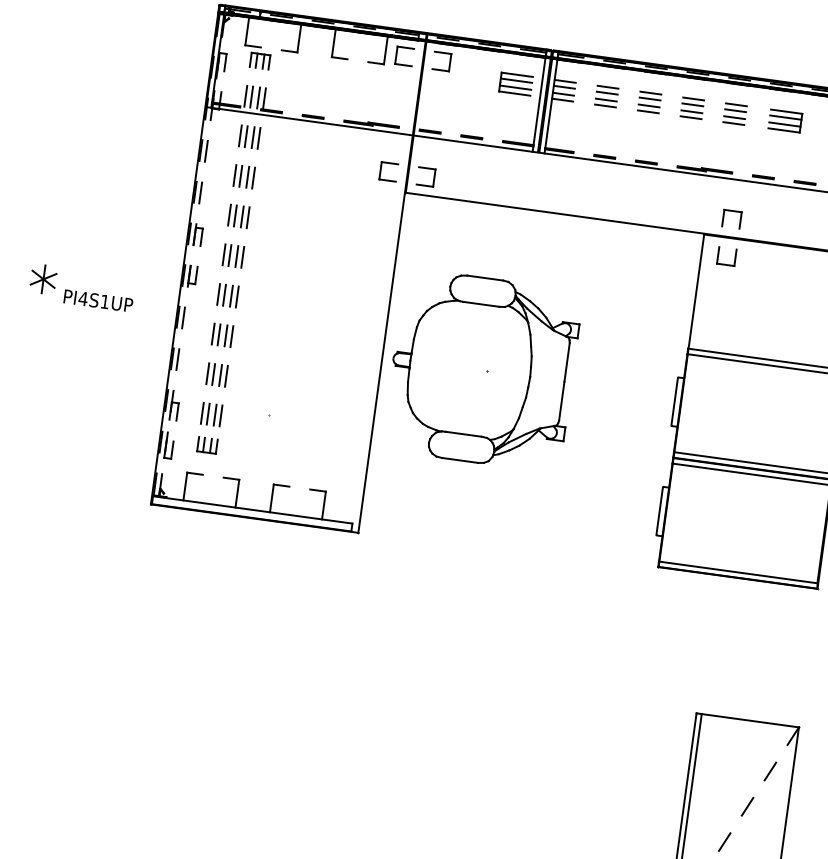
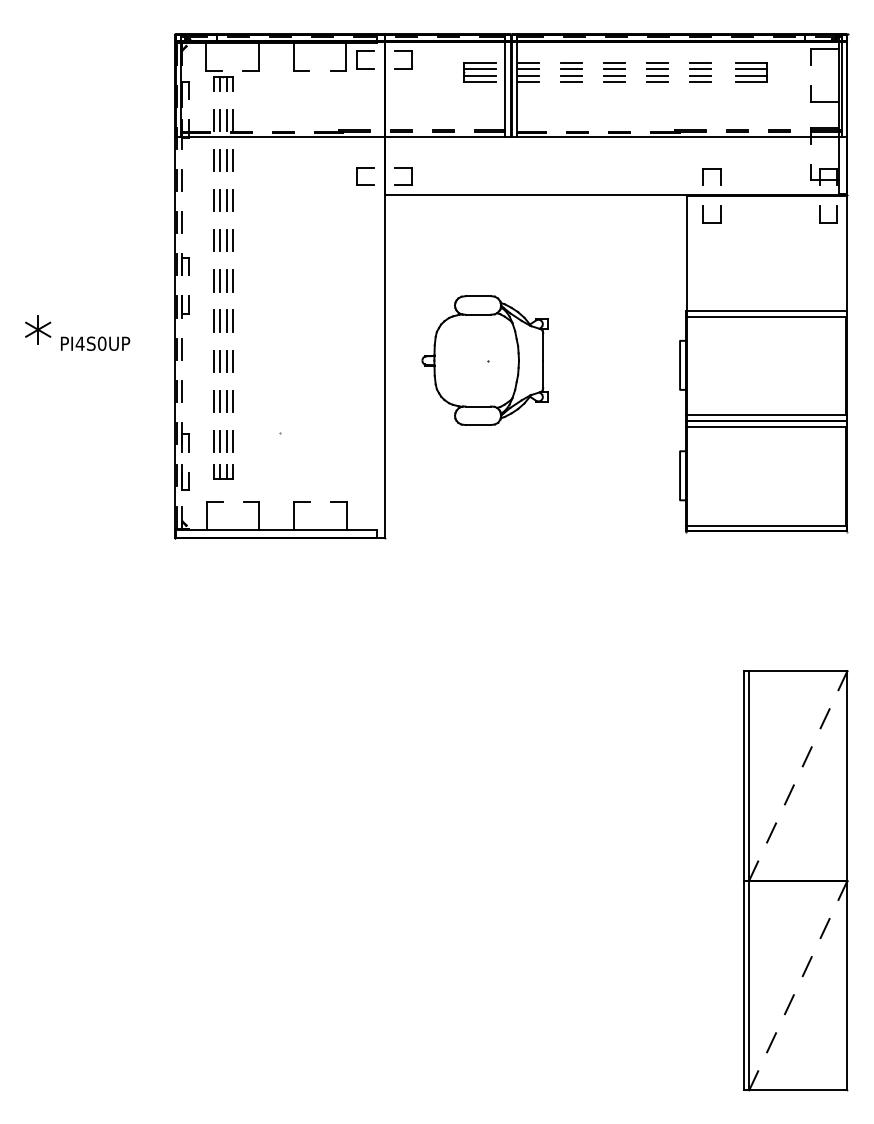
text: (104, 301) -> (101, 343), PI4S1UP -> PI4S0UP
part: (481, 370) -> (484, 360), size x0.7

